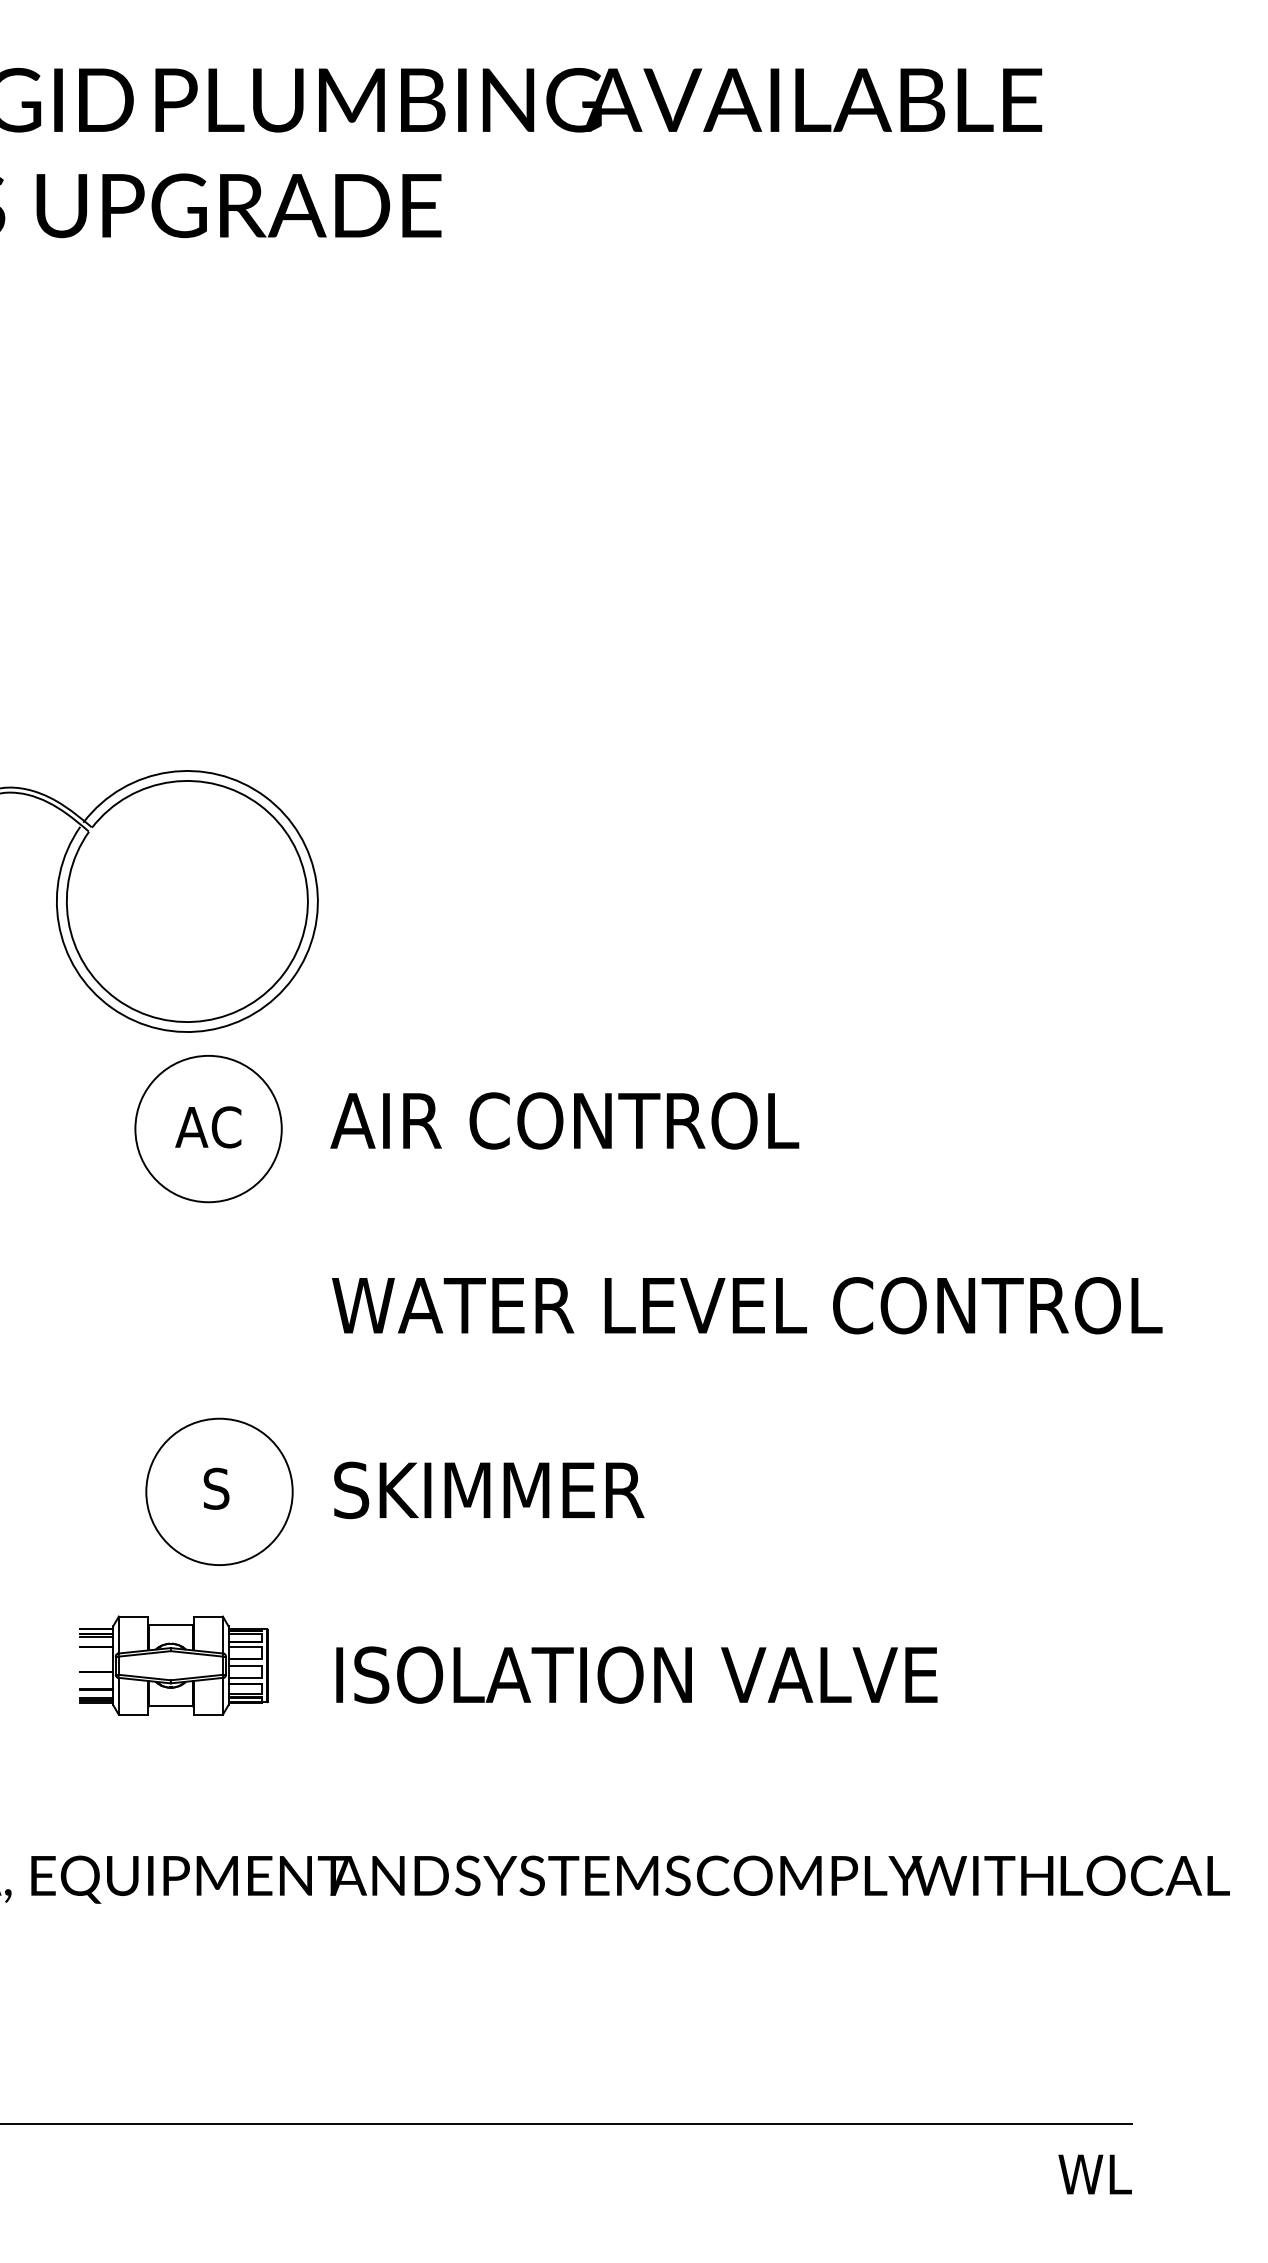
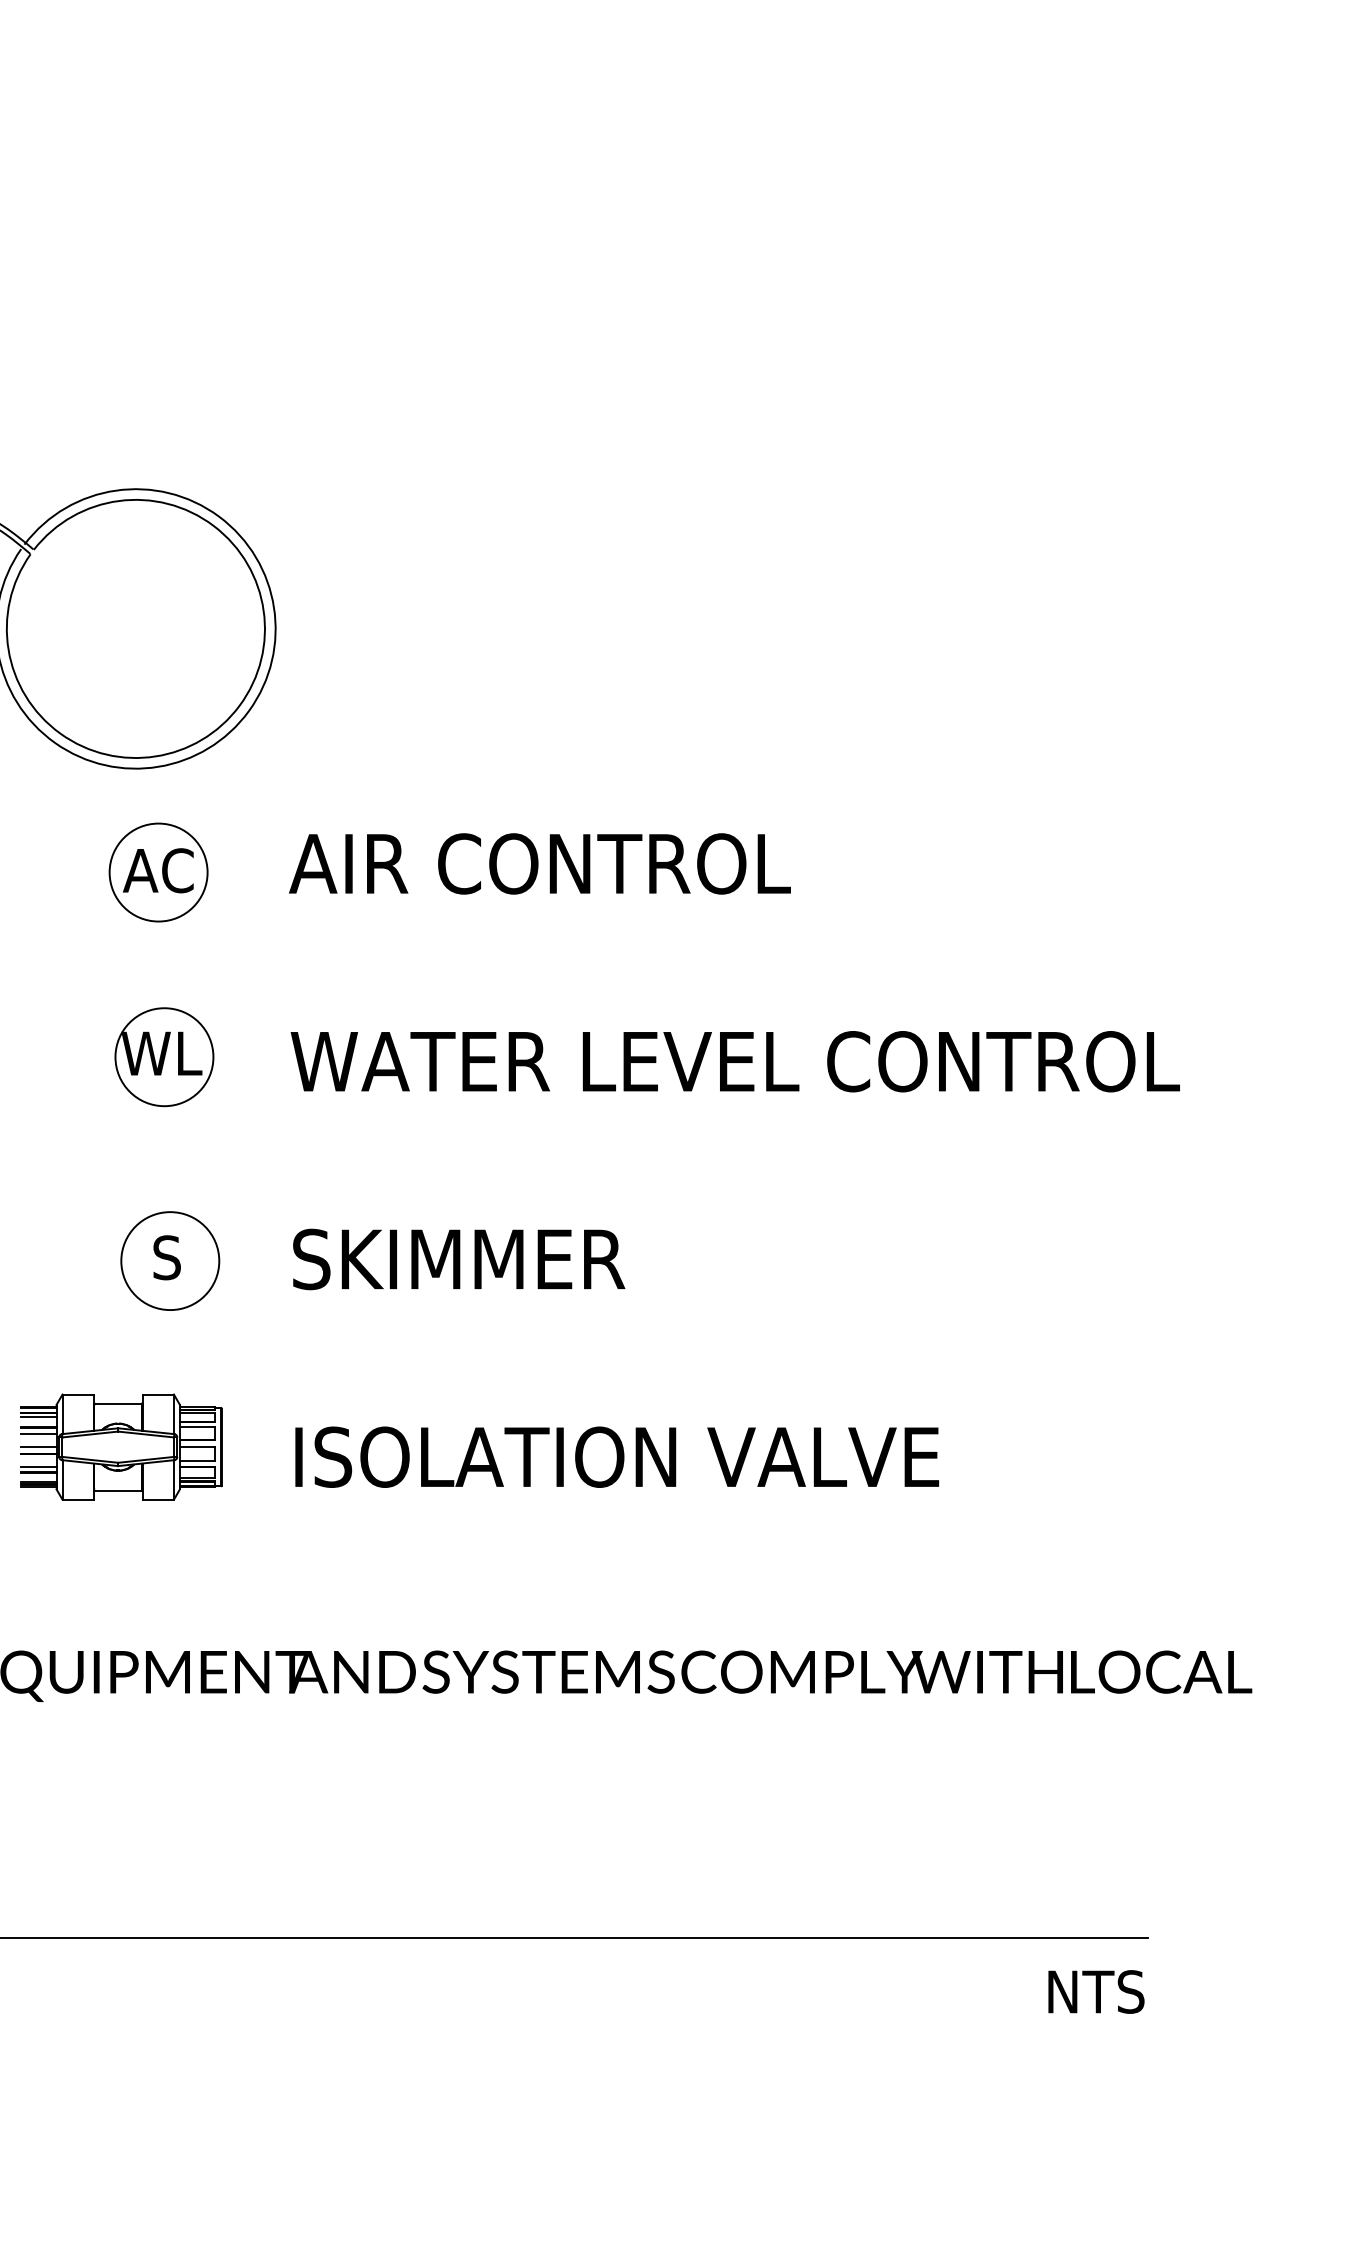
circle: (208, 1128) -> (158, 871), size x0.62
part: (213, 1301) -> (163, 1057), added
circle: (219, 1491) -> (170, 1260), size x0.62
line: (96, 1652) -> (38, 1433), added
line: (96, 1665) -> (38, 1446), added
line: (96, 1684) -> (38, 1467), added
text: (1085, 2174) -> (1097, 1991), WL -> NTS

